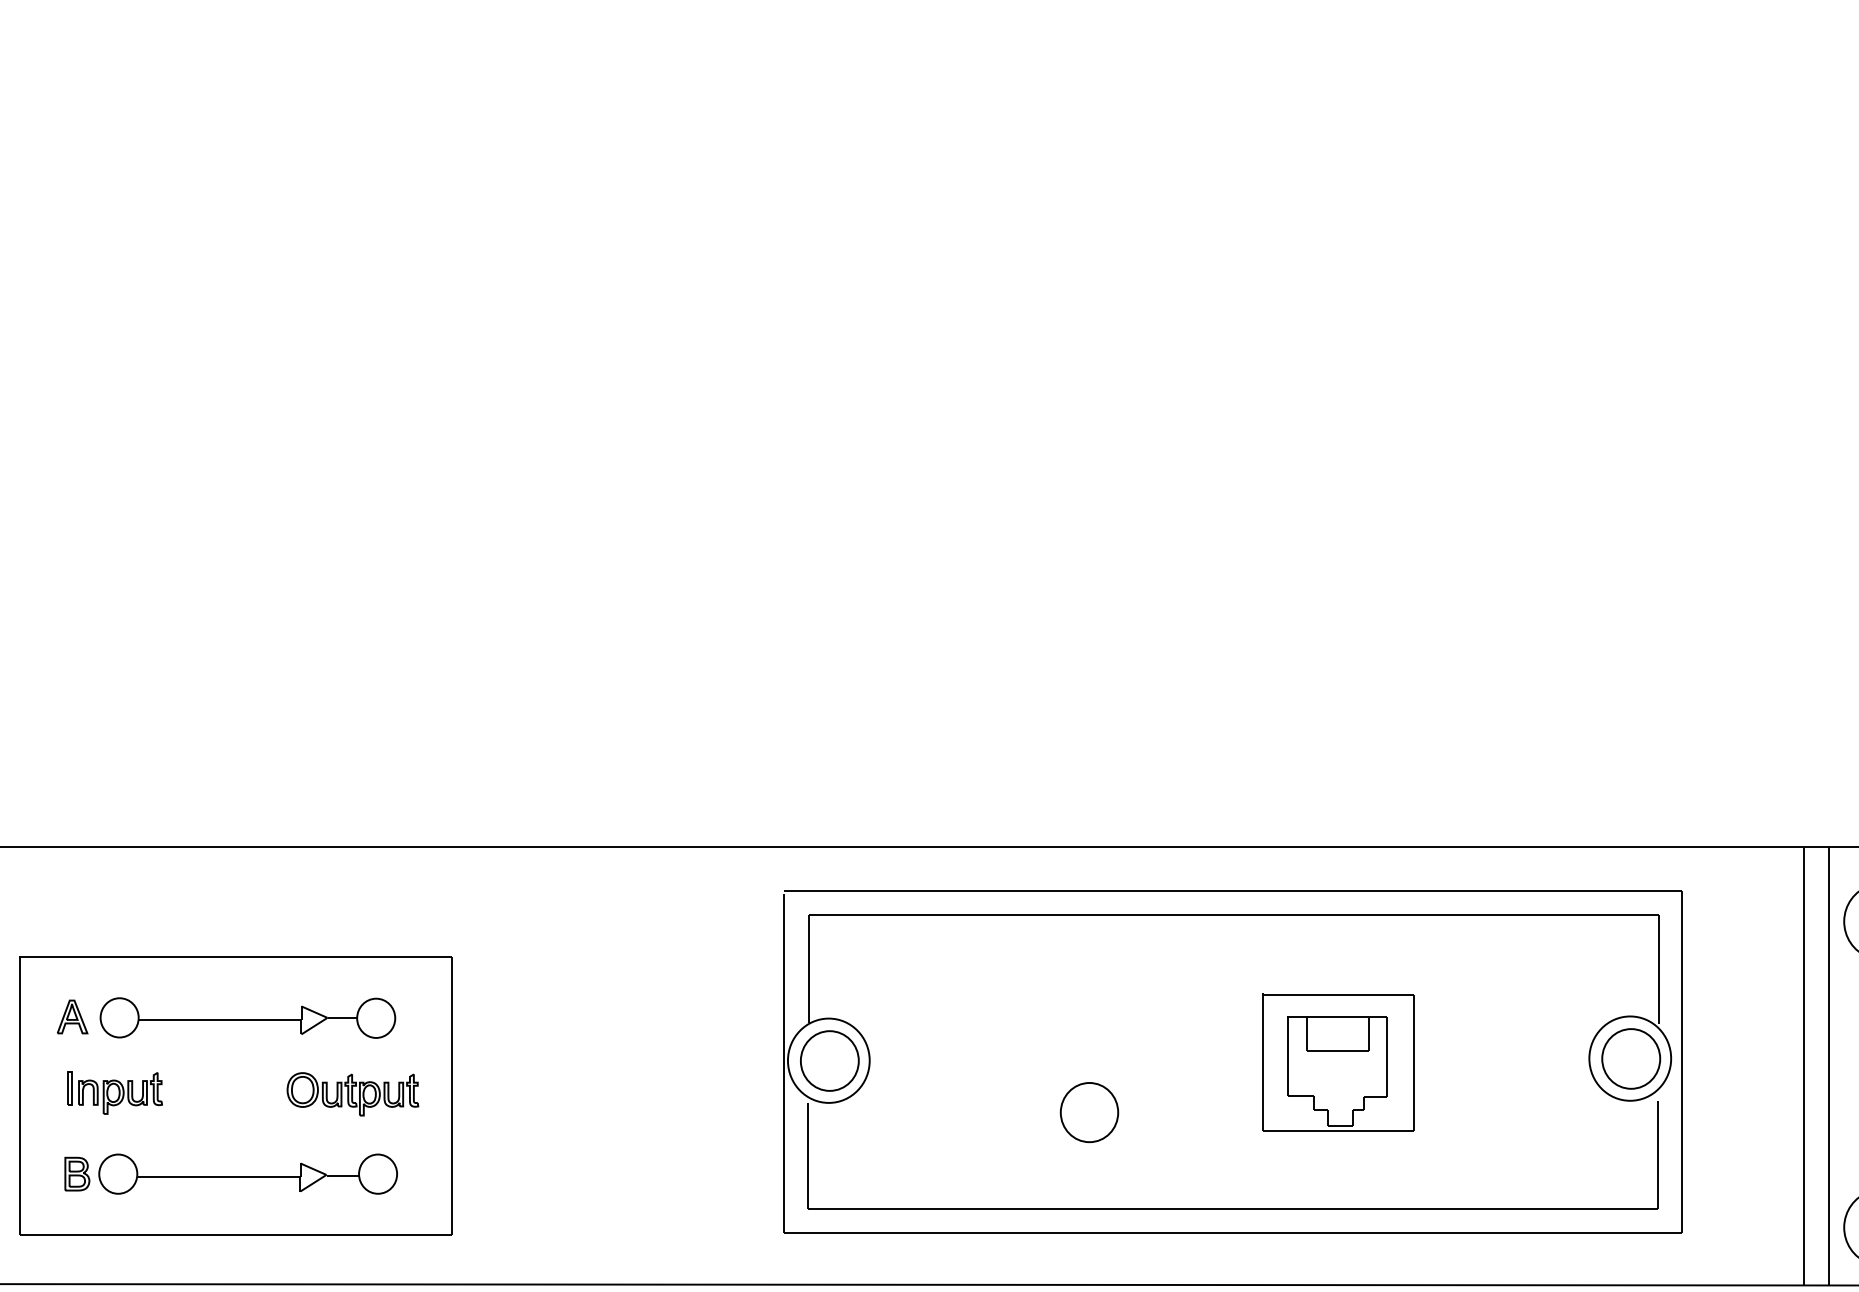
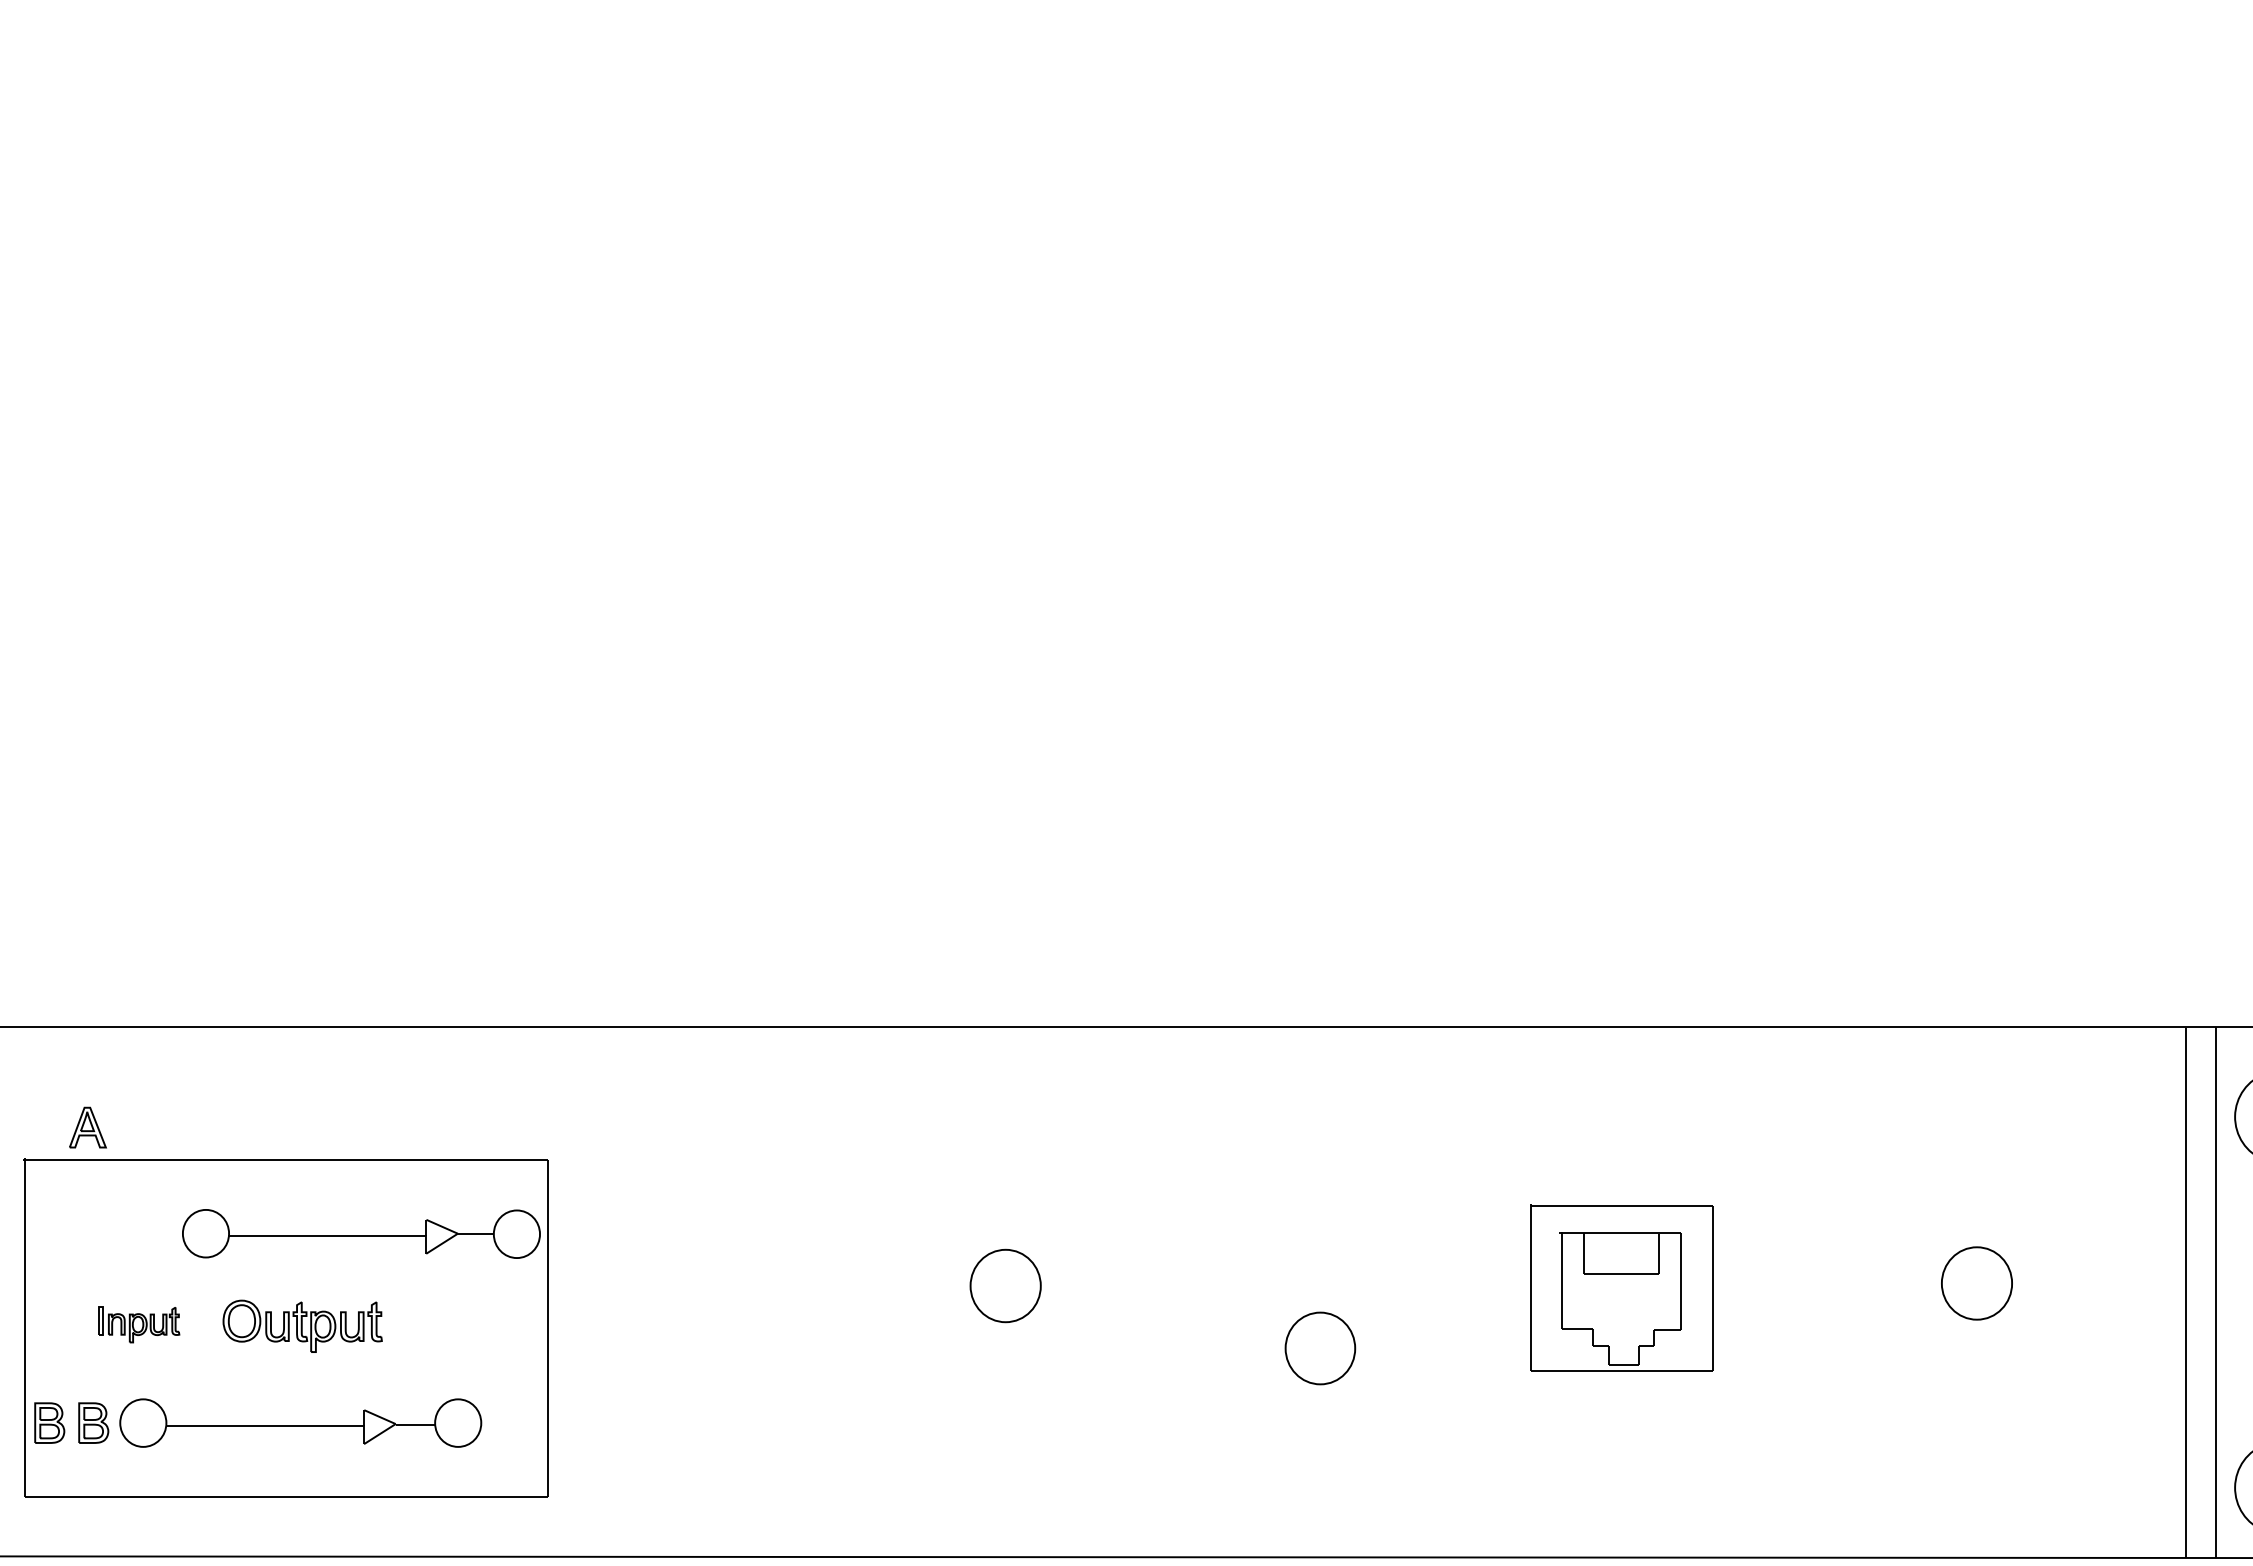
part: (1233, 915) -> (1494, 1109), removed
part: (72, 1016) -> (87, 1127), moved
part: (247, 1017) -> (361, 1233), moved
part: (115, 1092) -> (139, 1324), size x0.7
part: (352, 1093) -> (302, 1325), moved
part: (40, 1173) -> (49, 1422), added

